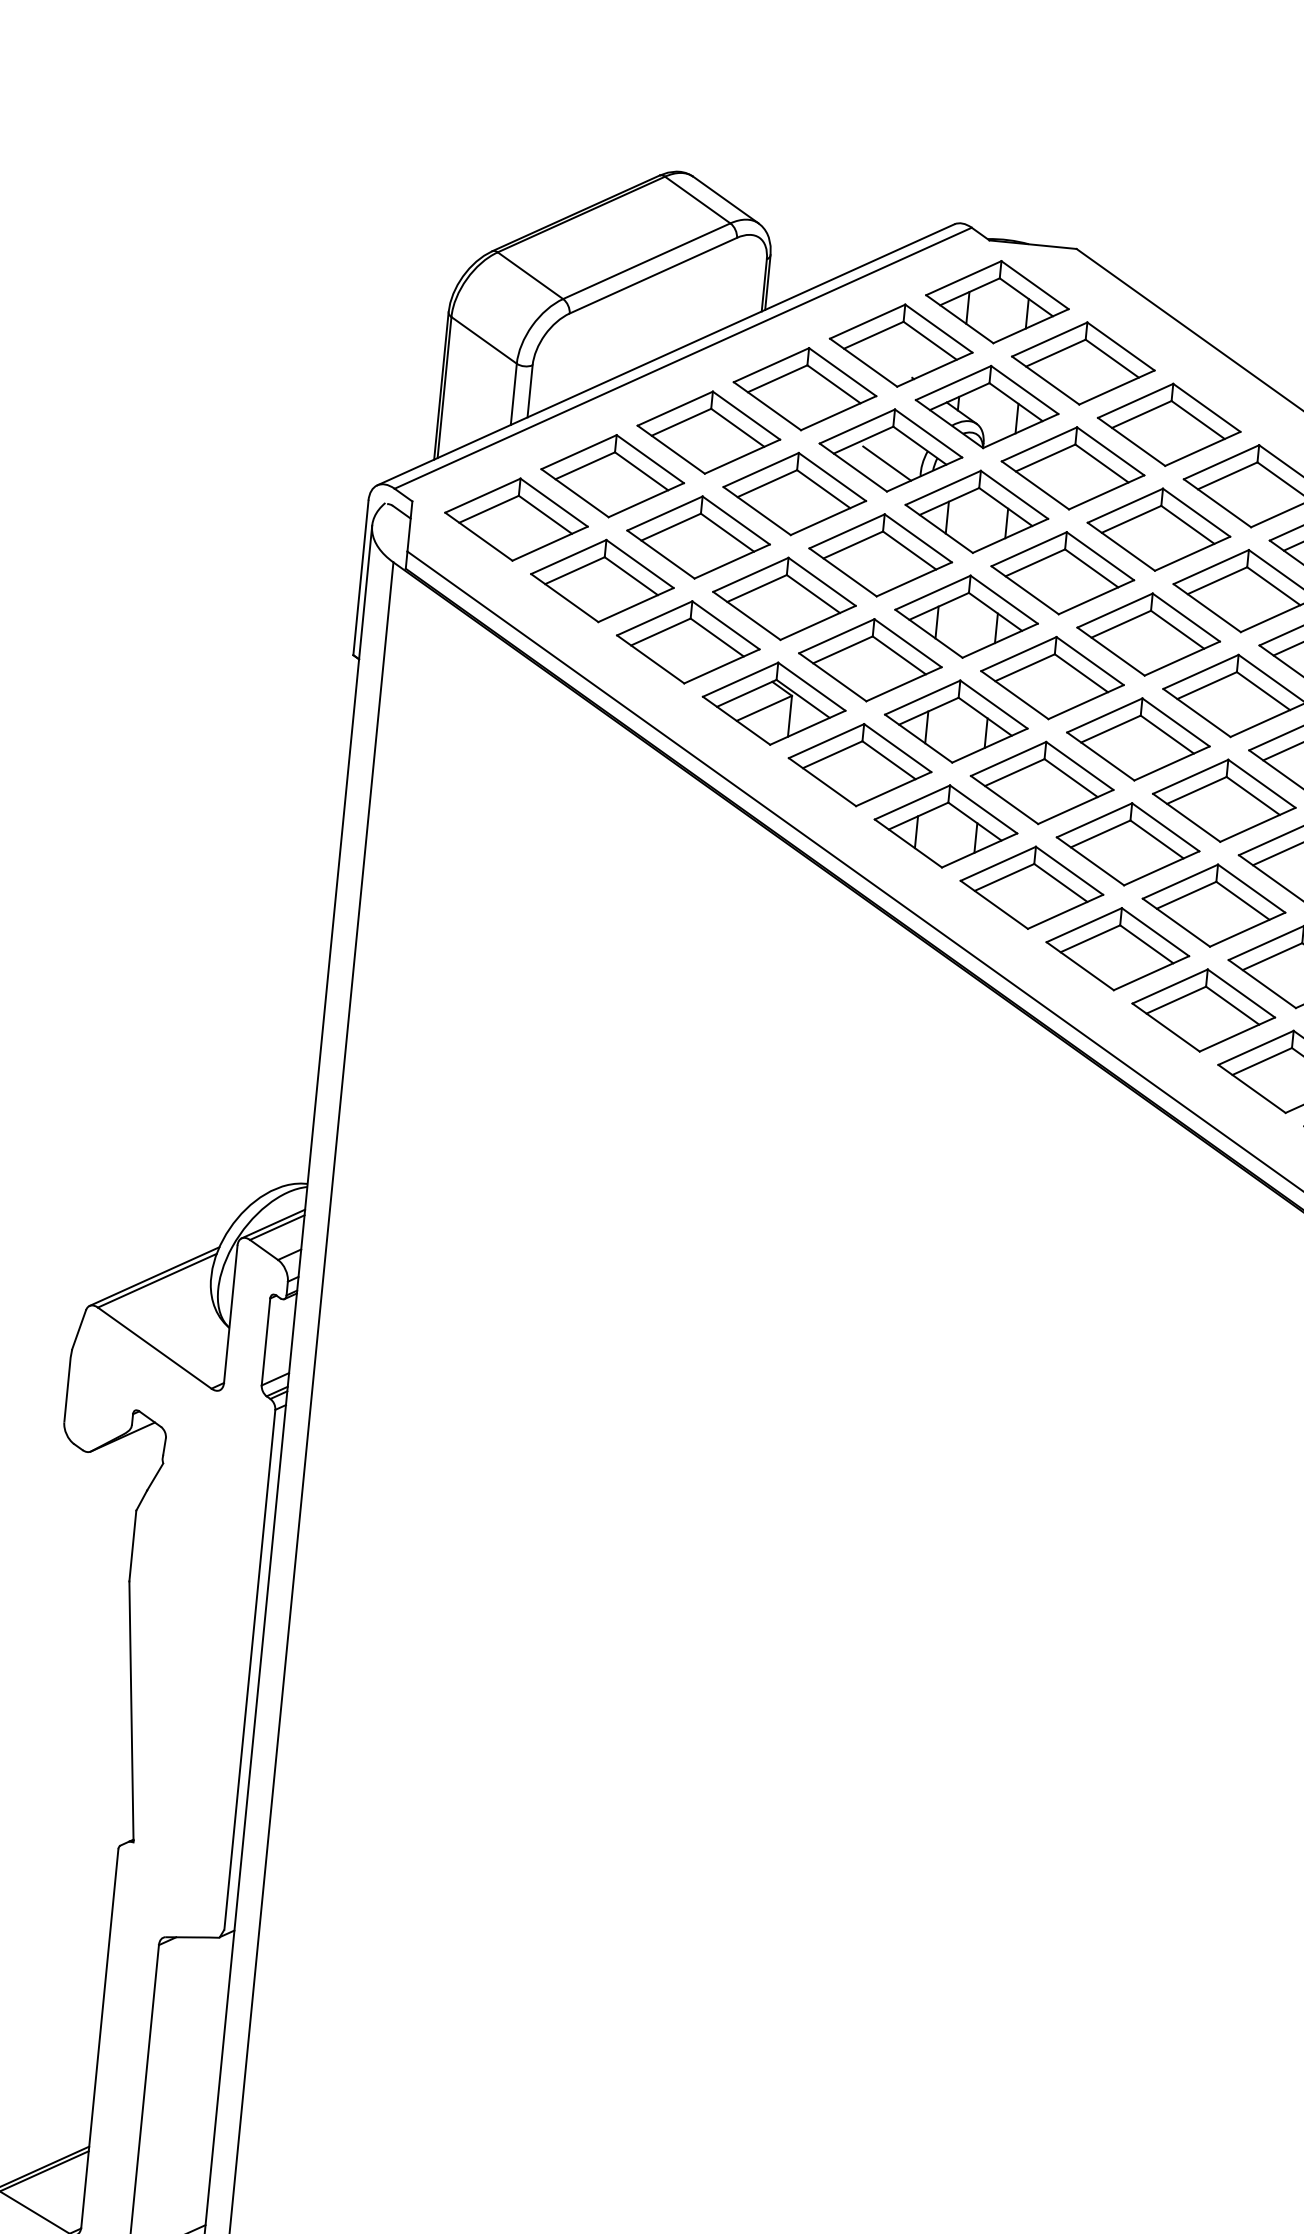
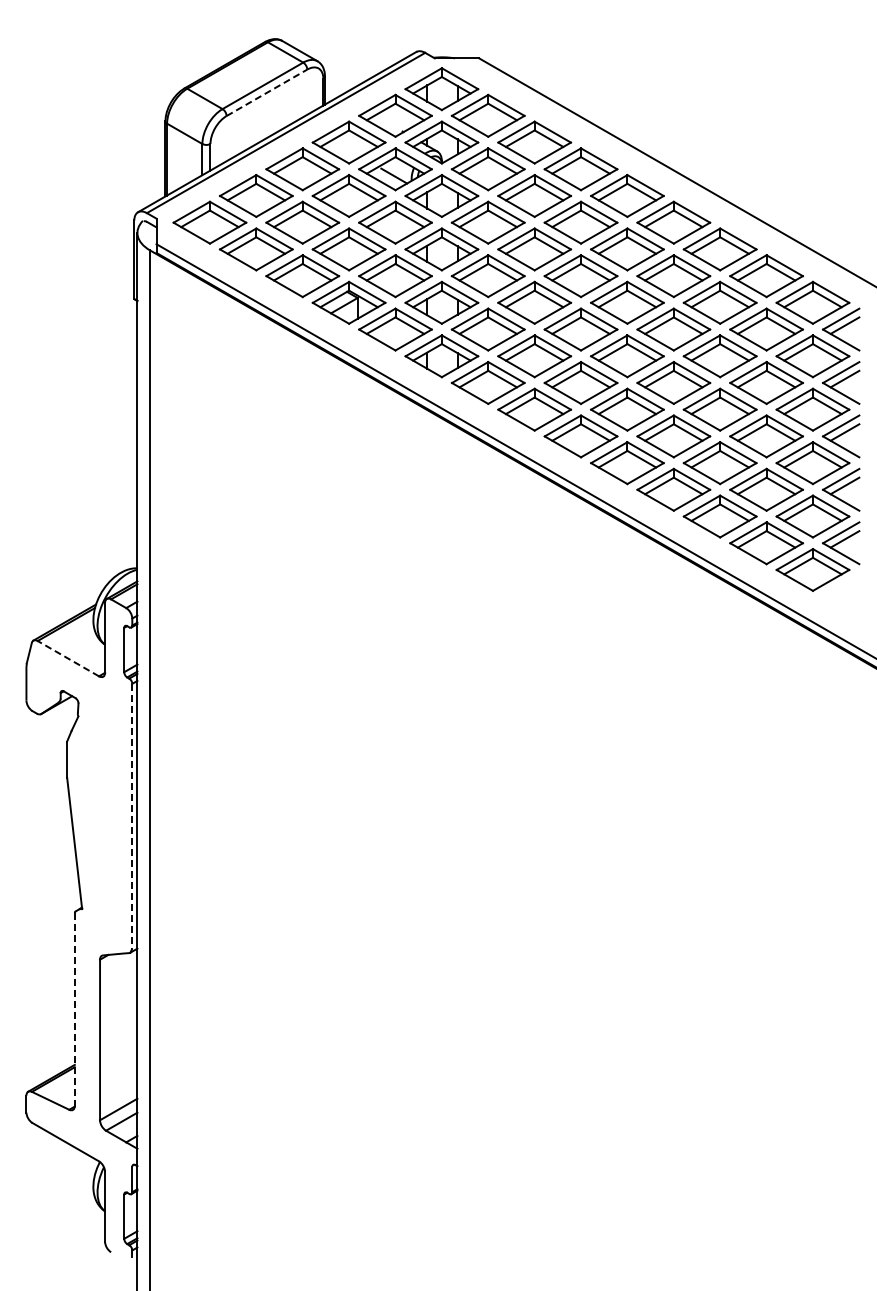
line: (652, 274) -> (266, 92), solid -> dashed
line: (153, 1347) -> (67, 658), solid -> dashed
line: (250, 1670) -> (132, 816), solid -> dashed
line: (99, 2039) -> (74, 1010), solid -> dashed

